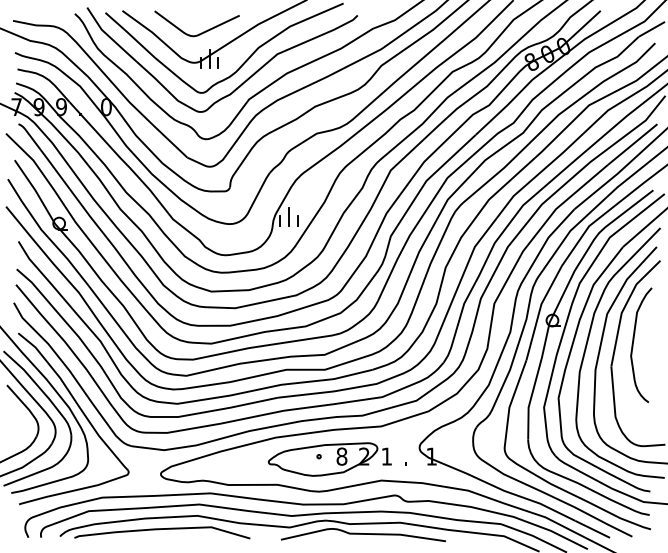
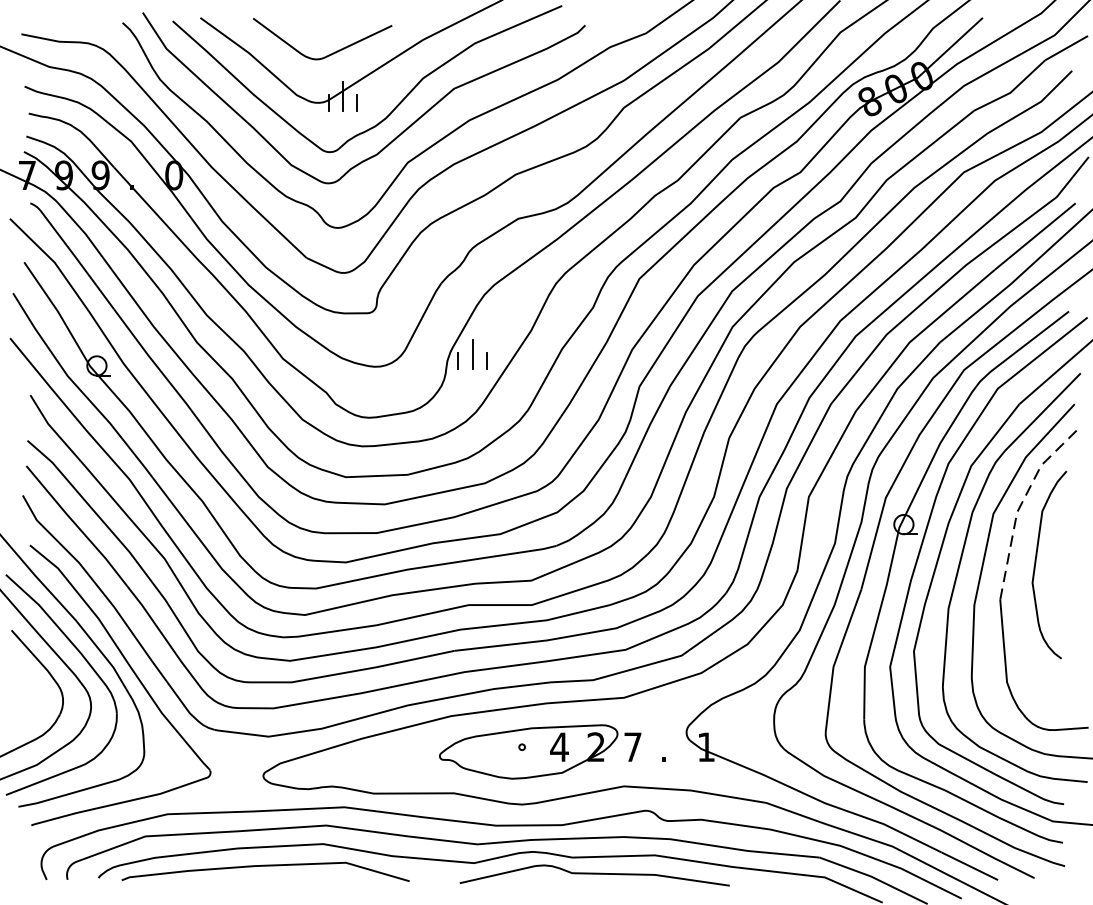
line: (624, 307) -> (1021, 503), solid -> dashed
text: (341, 456) -> (558, 746), 8 -> 4
text: (386, 456) -> (632, 746), 1 -> 7

